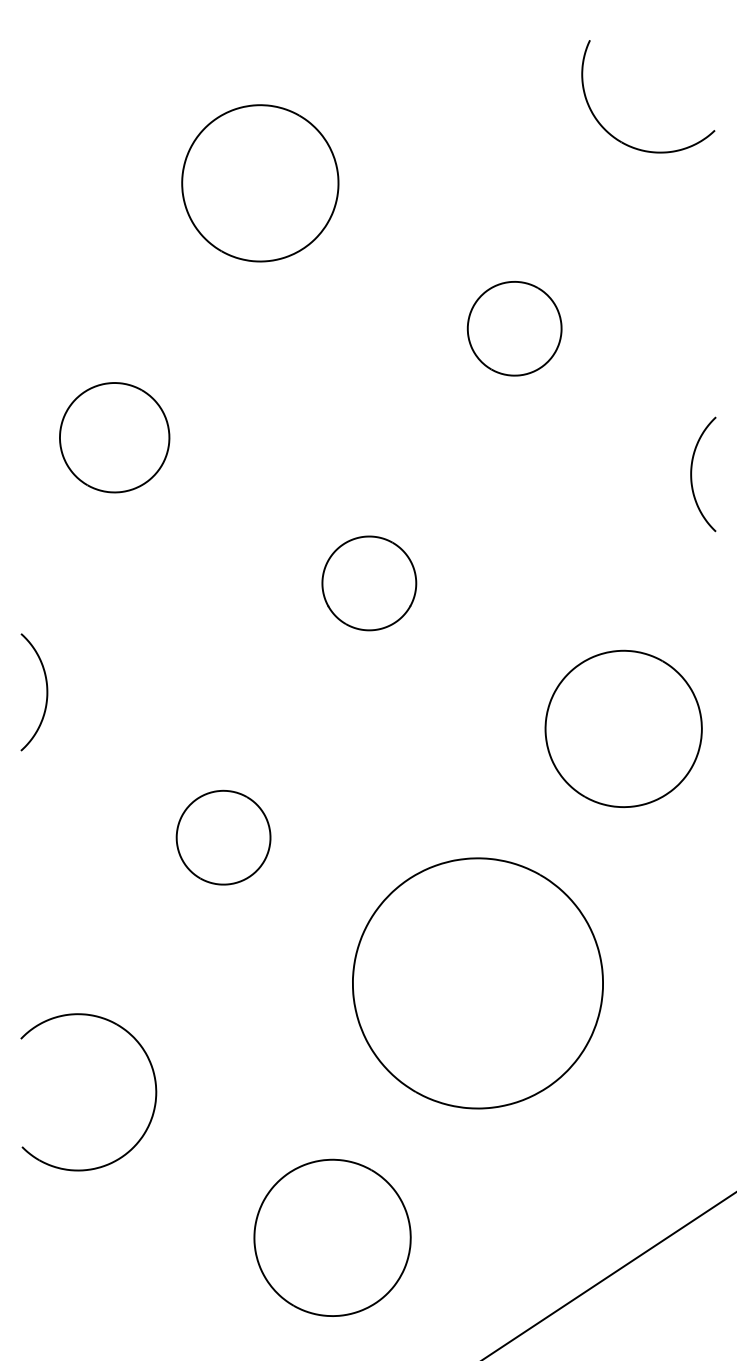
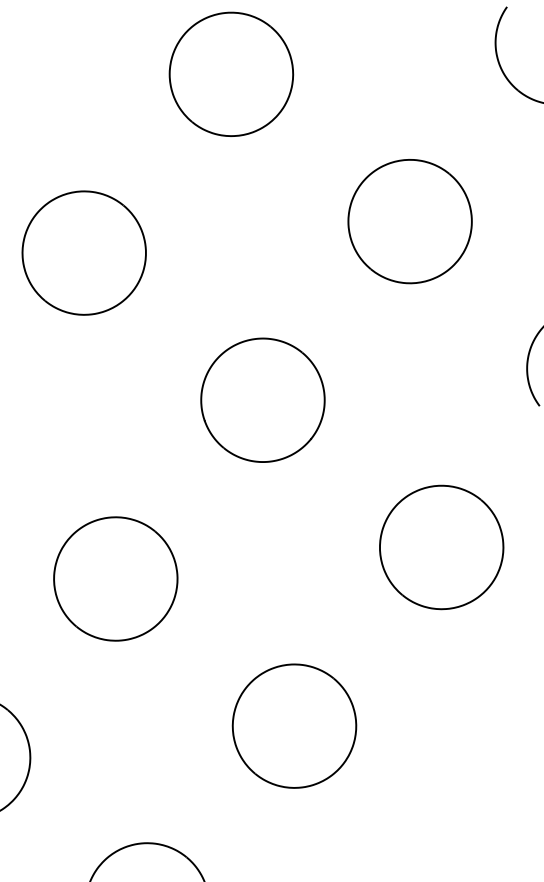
part: (514, 328) -> (409, 221), size x1.67
part: (114, 437) -> (84, 252), size x1.43
part: (369, 583) -> (263, 400), size x1.67
part: (223, 837) -> (115, 578), size x1.67
part: (478, 983) -> (294, 726), size x0.62

